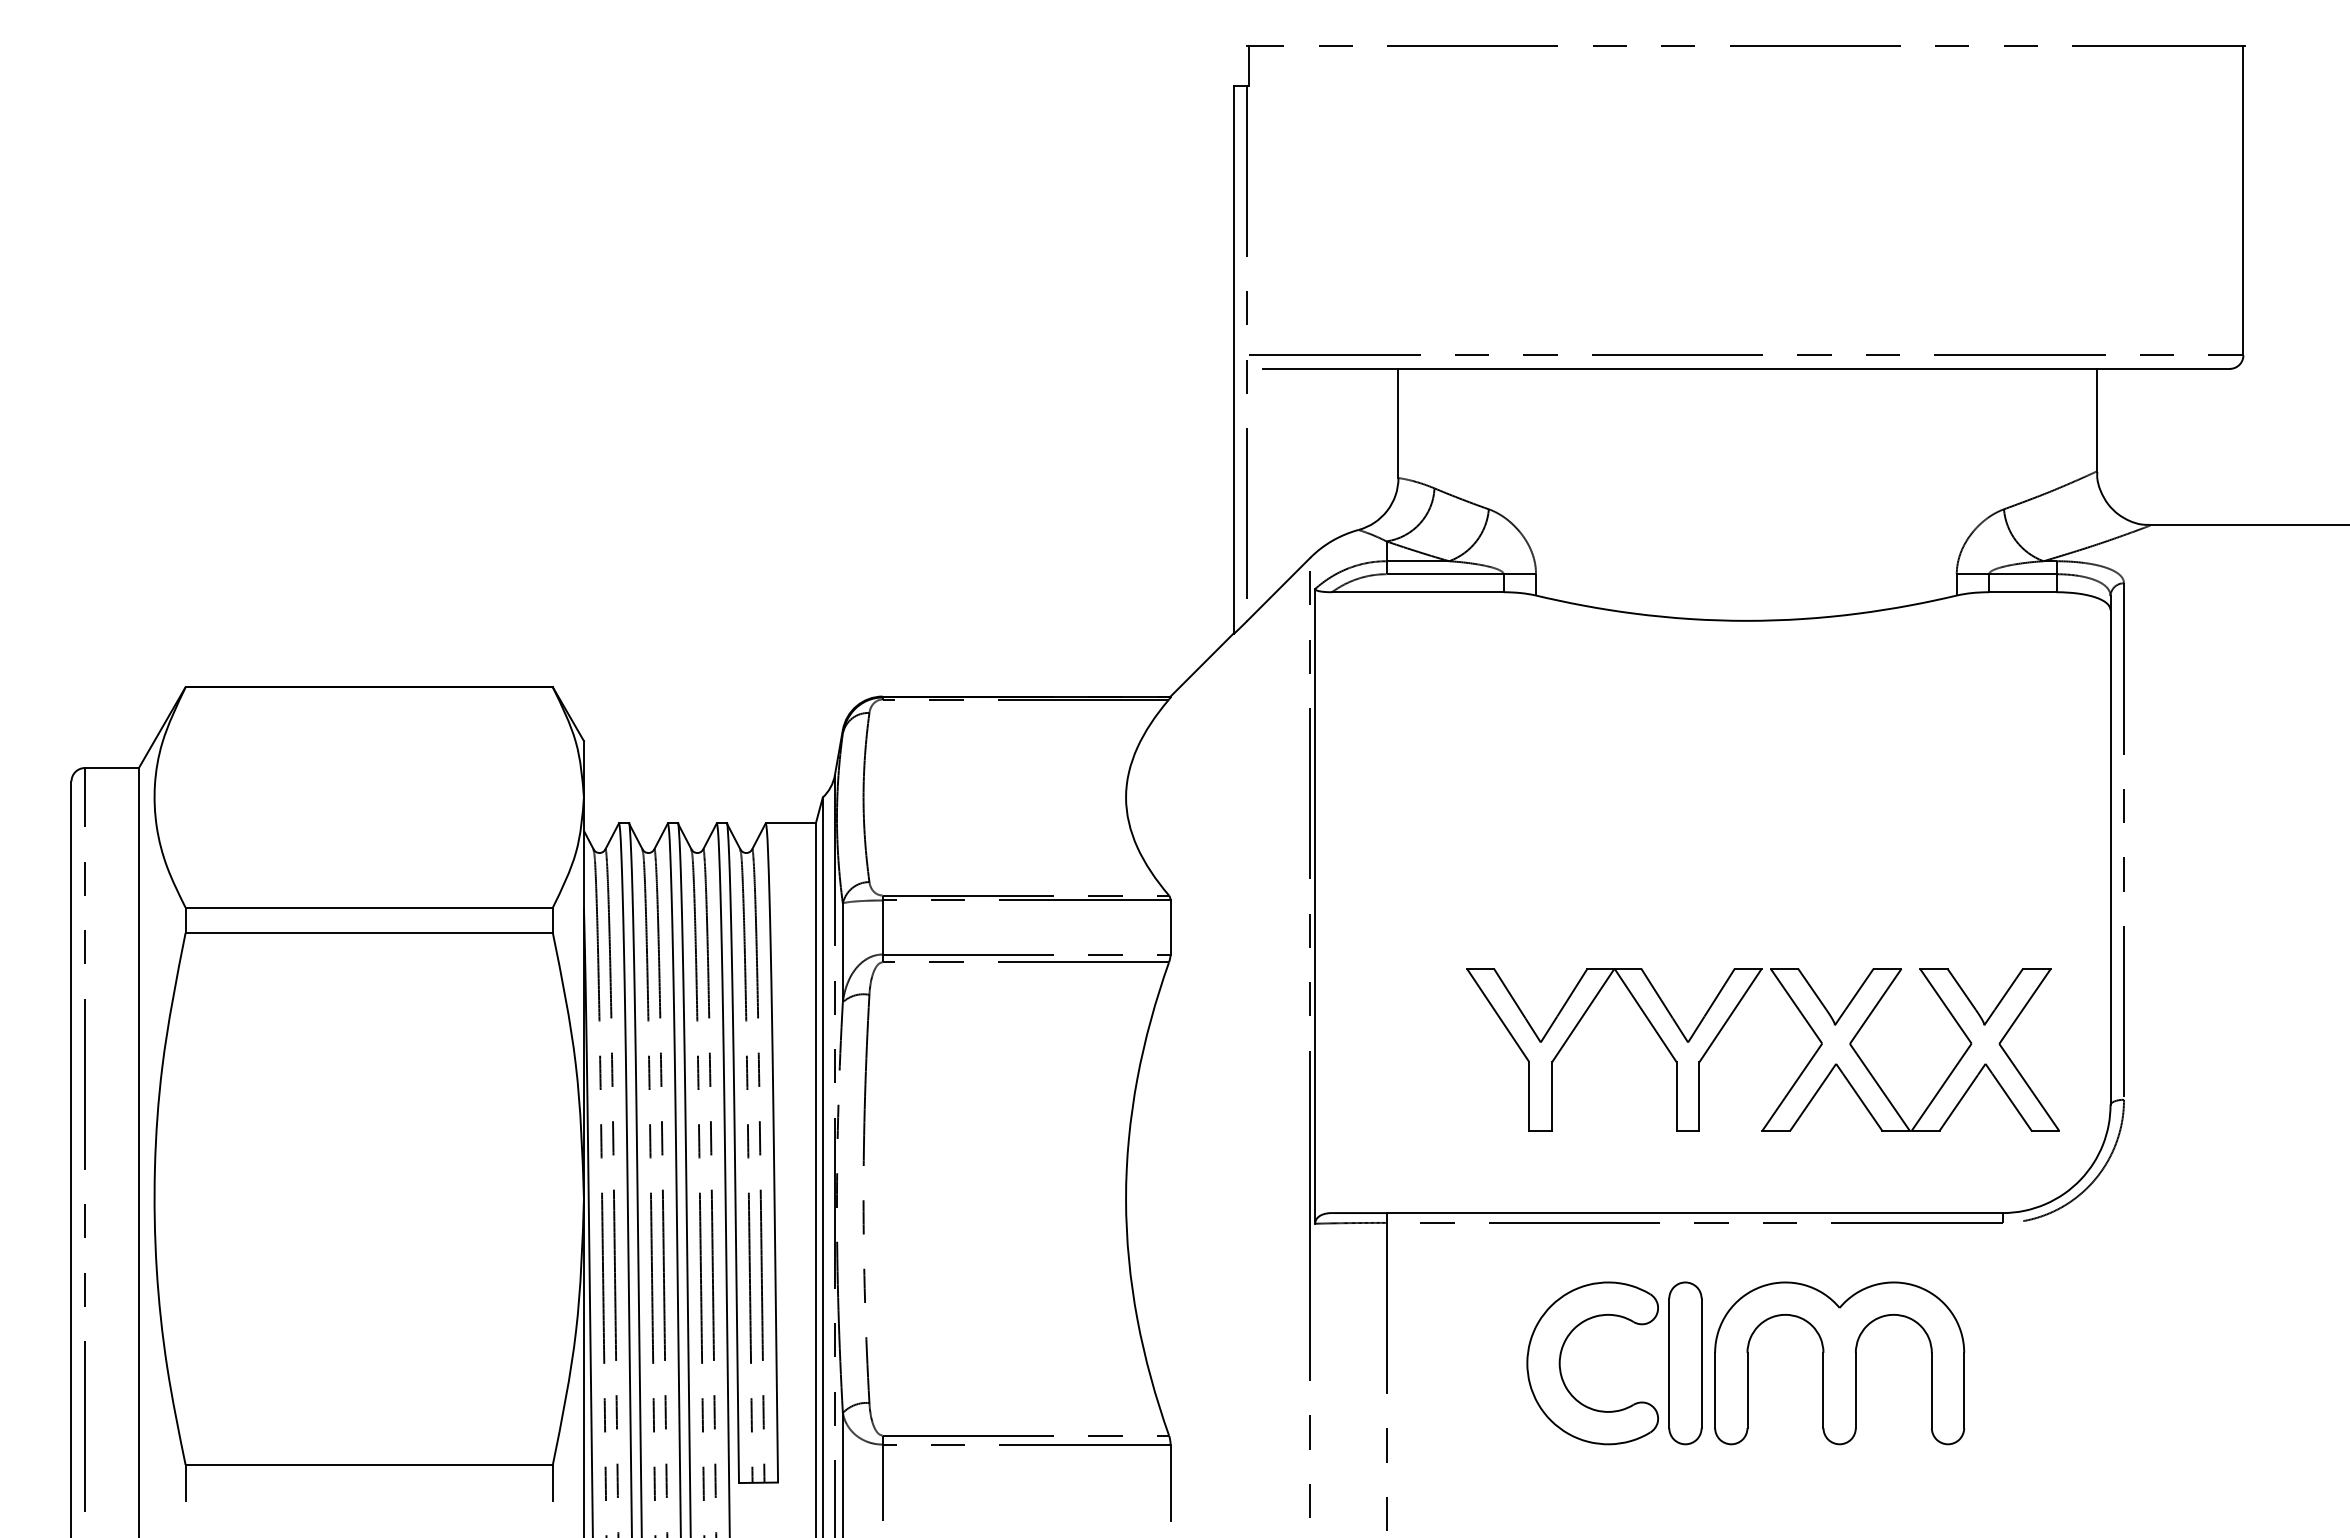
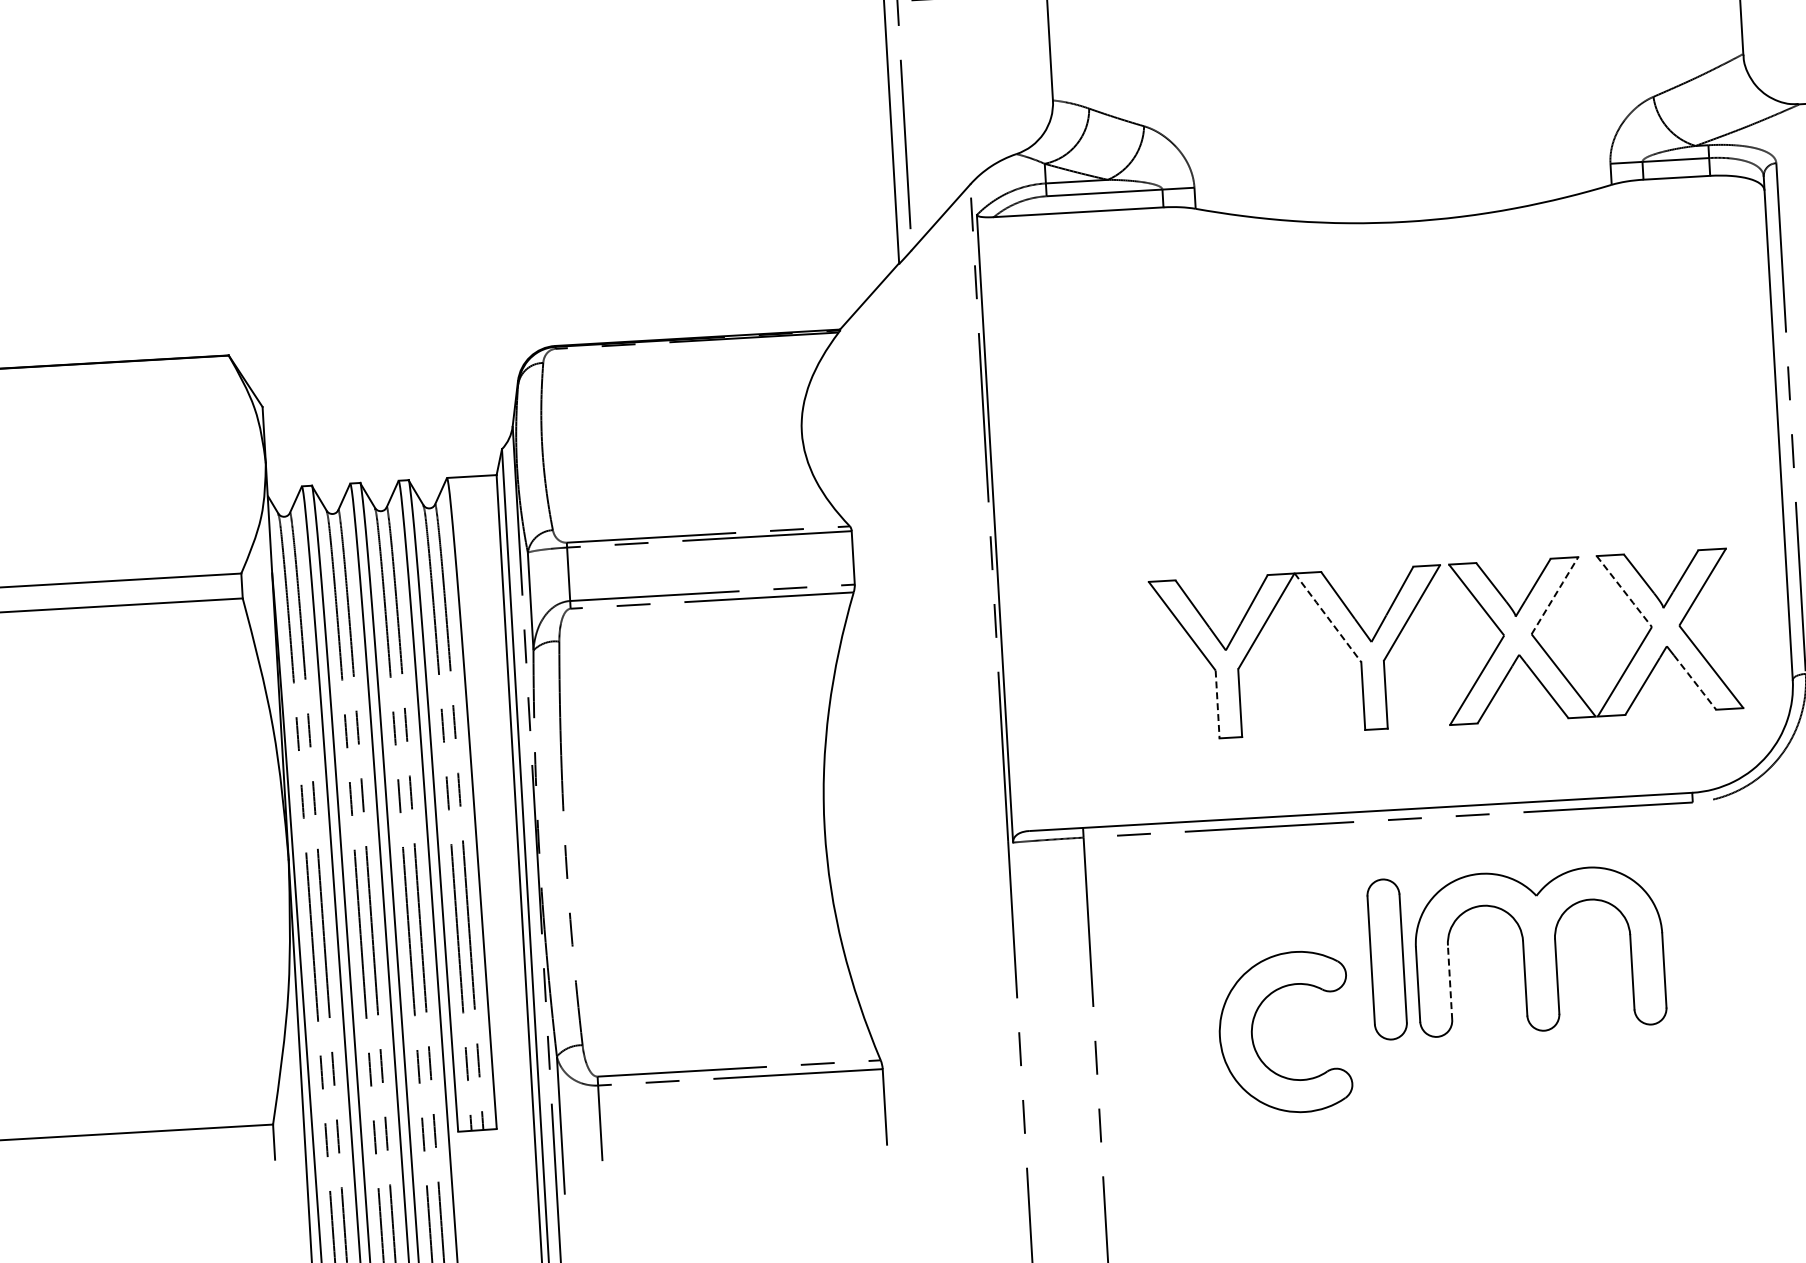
line: (1875, 1006) -> (1554, 595), solid -> dashed
line: (1945, 1006) -> (1623, 591), solid -> dashed
line: (1645, 1015) -> (1327, 617), solid -> dashed
line: (1529, 1096) -> (1217, 704), solid -> dashed
line: (2012, 1102) -> (1695, 682), solid -> dashed
part: (1561, 1357) -> (1253, 1028), moved
line: (1747, 1390) -> (1450, 982), solid -> dashed

